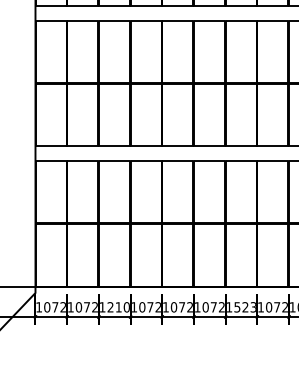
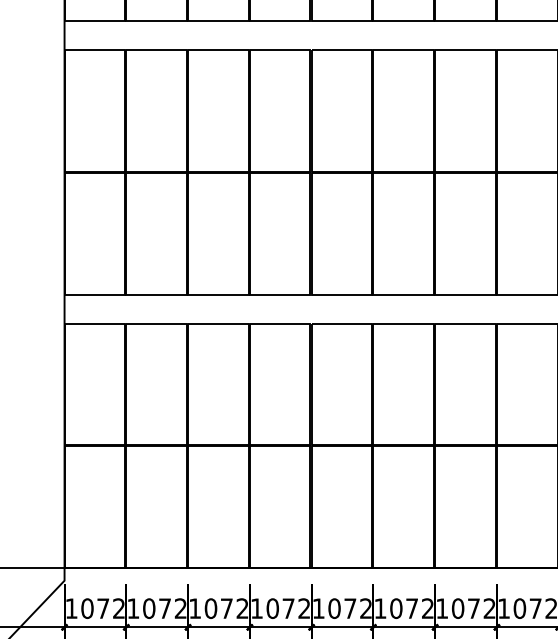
text: (118, 307) -> (226, 608), 1210 -> 1072
text: (244, 307) -> (471, 608), 1523 -> 1072

